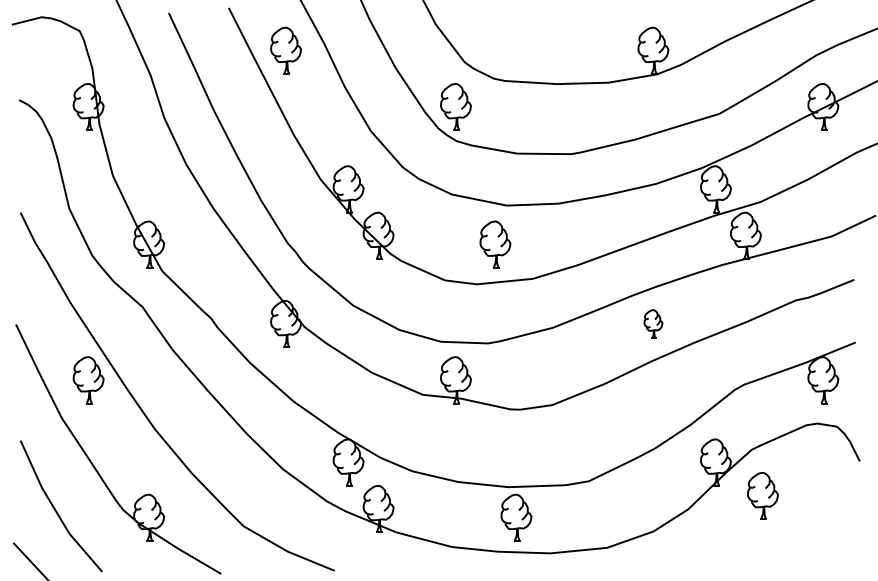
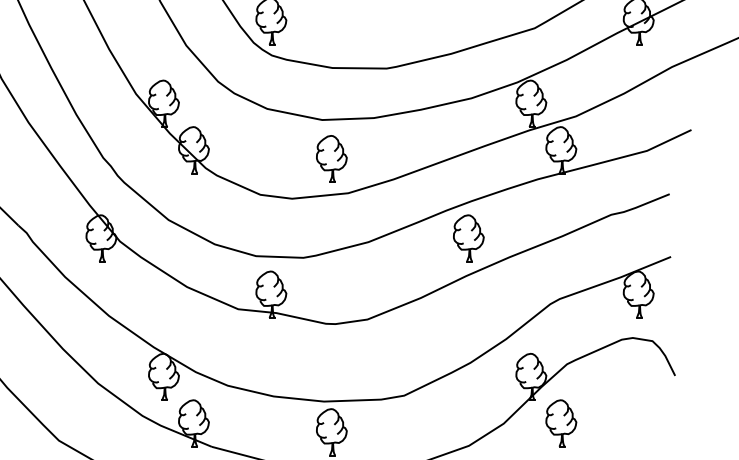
part: (495, 244) -> (331, 158), moved
part: (653, 323) -> (468, 237), size x1.67
part: (762, 495) -> (560, 422), moved

